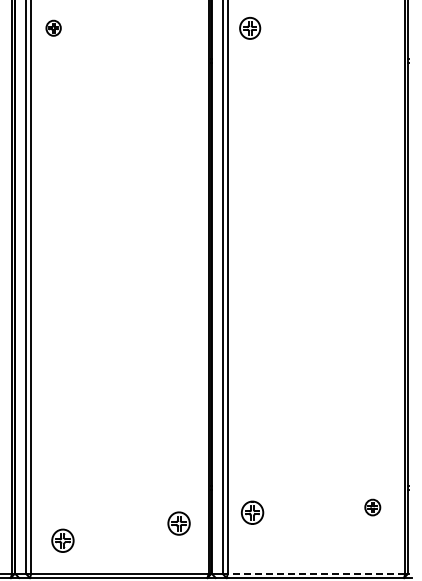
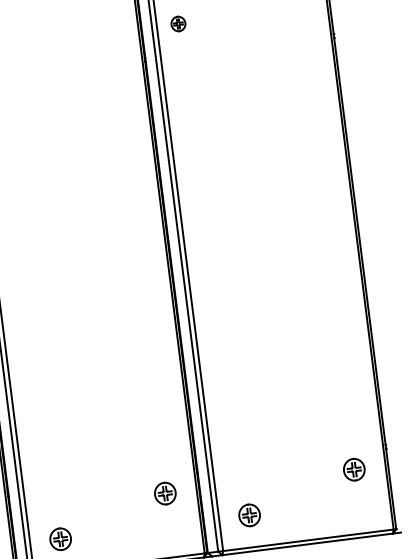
part: (250, 27) -> (178, 23), size x0.71
part: (372, 507) -> (354, 469), size x1.43
part: (252, 512) -> (249, 515), moved
part: (178, 523) -> (164, 493), moved
line: (316, 573) -> (308, 539), dashed -> solid

